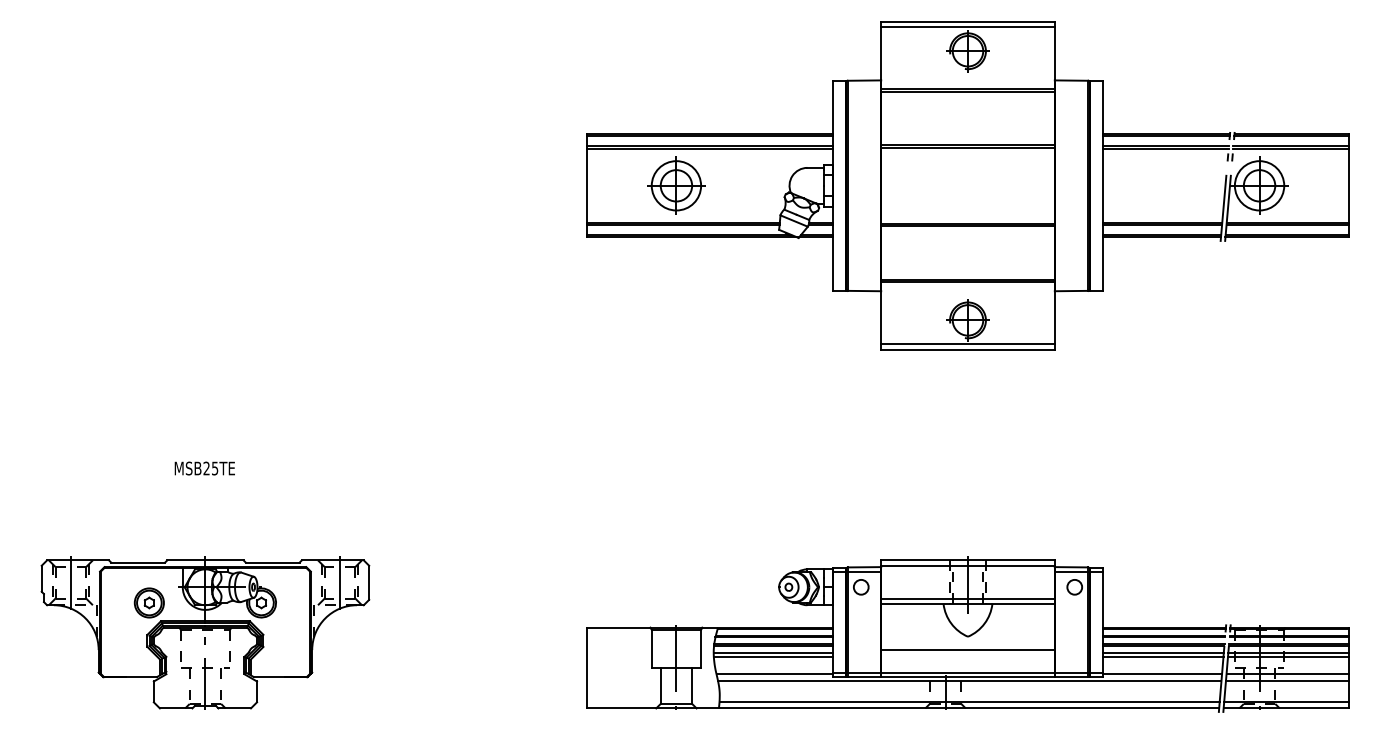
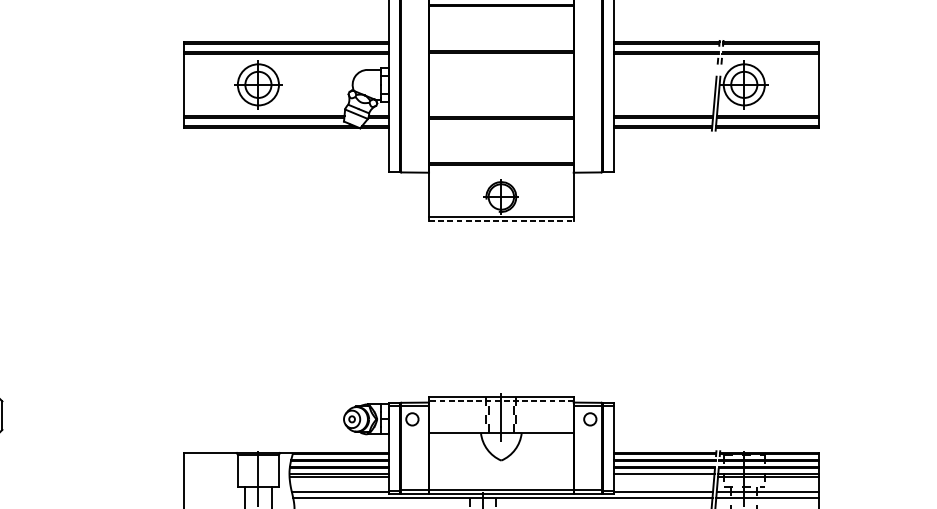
line: (968, 349) -> (501, 221), solid -> dashed
line: (968, 565) -> (501, 401), solid -> dashed
line: (967, 598) -> (500, 428), removed
line: (967, 650) -> (500, 472), removed
line: (1163, 656) -> (664, 477), removed

